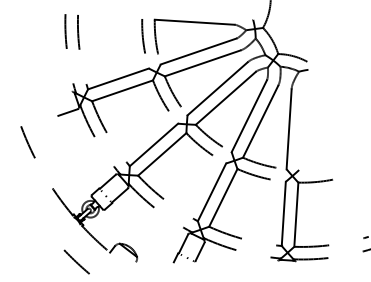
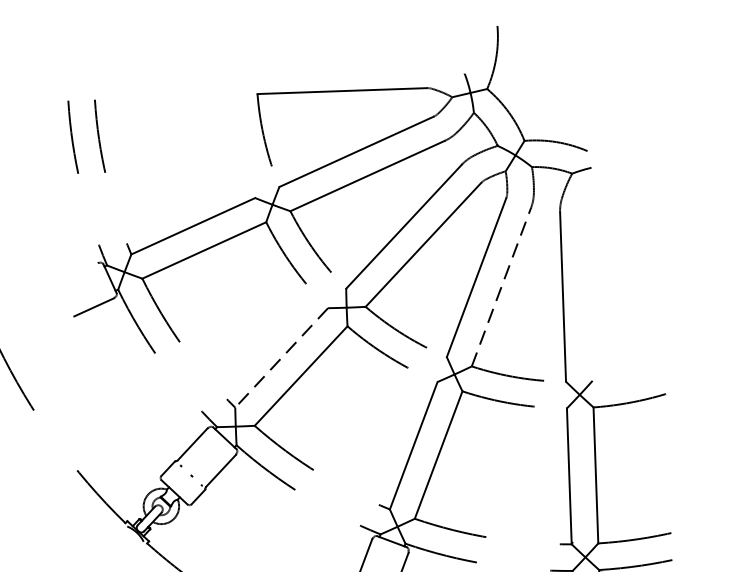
line: (143, 36) -> (237, 131), removed
line: (260, 121) -> (501, 286), solid -> dashed
line: (153, 145) -> (280, 359), solid -> dashed

